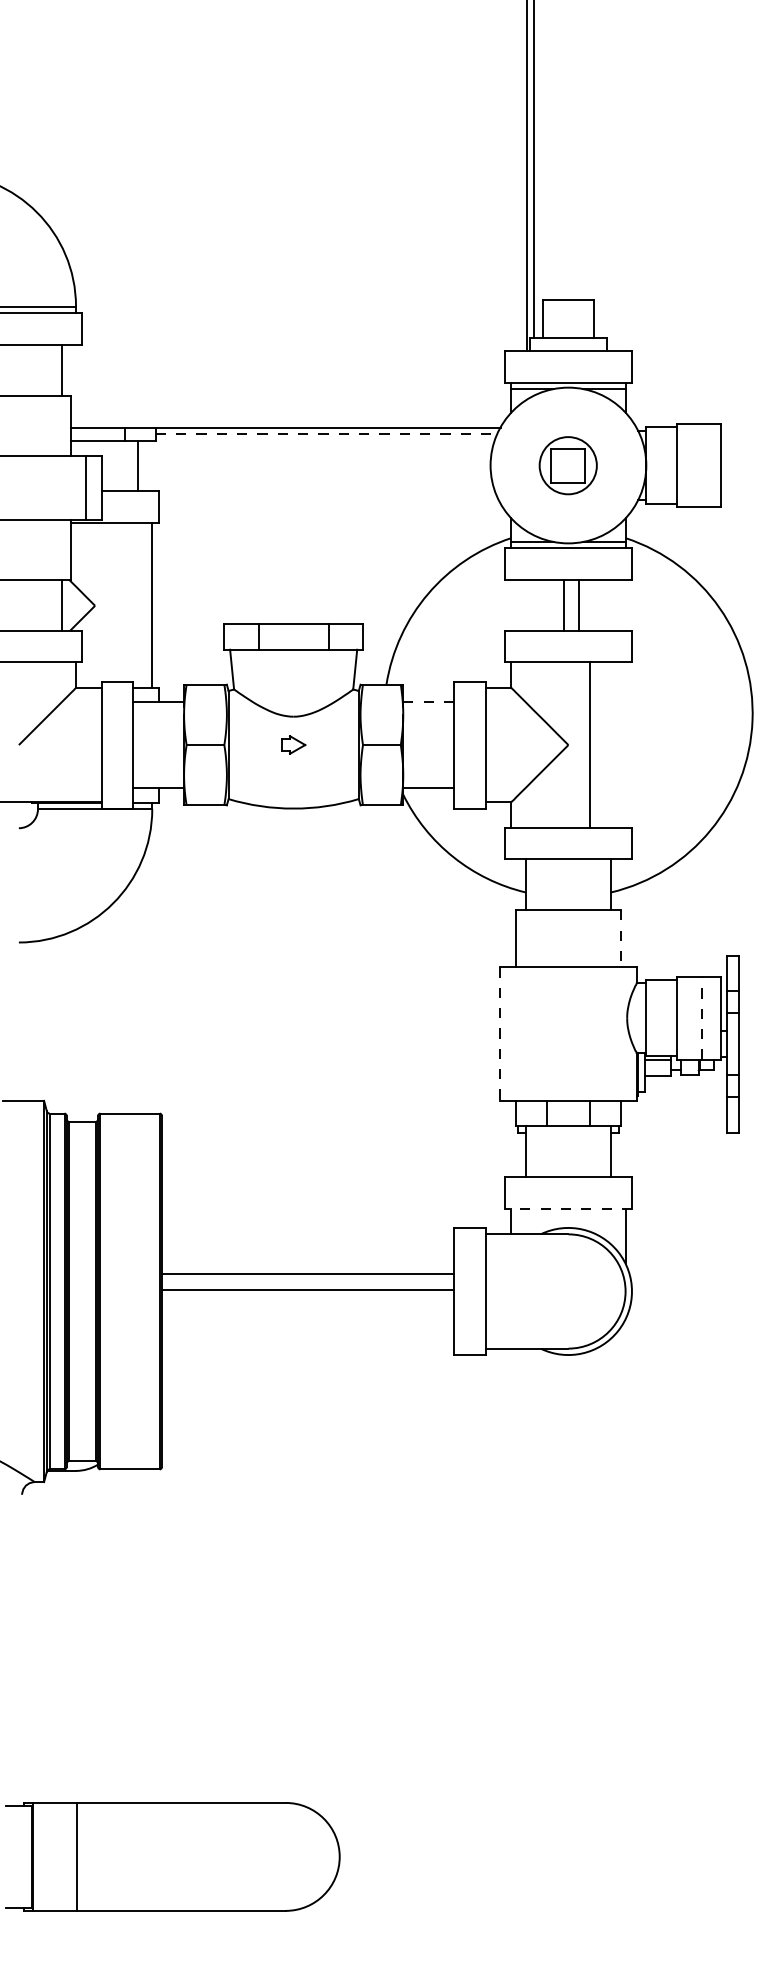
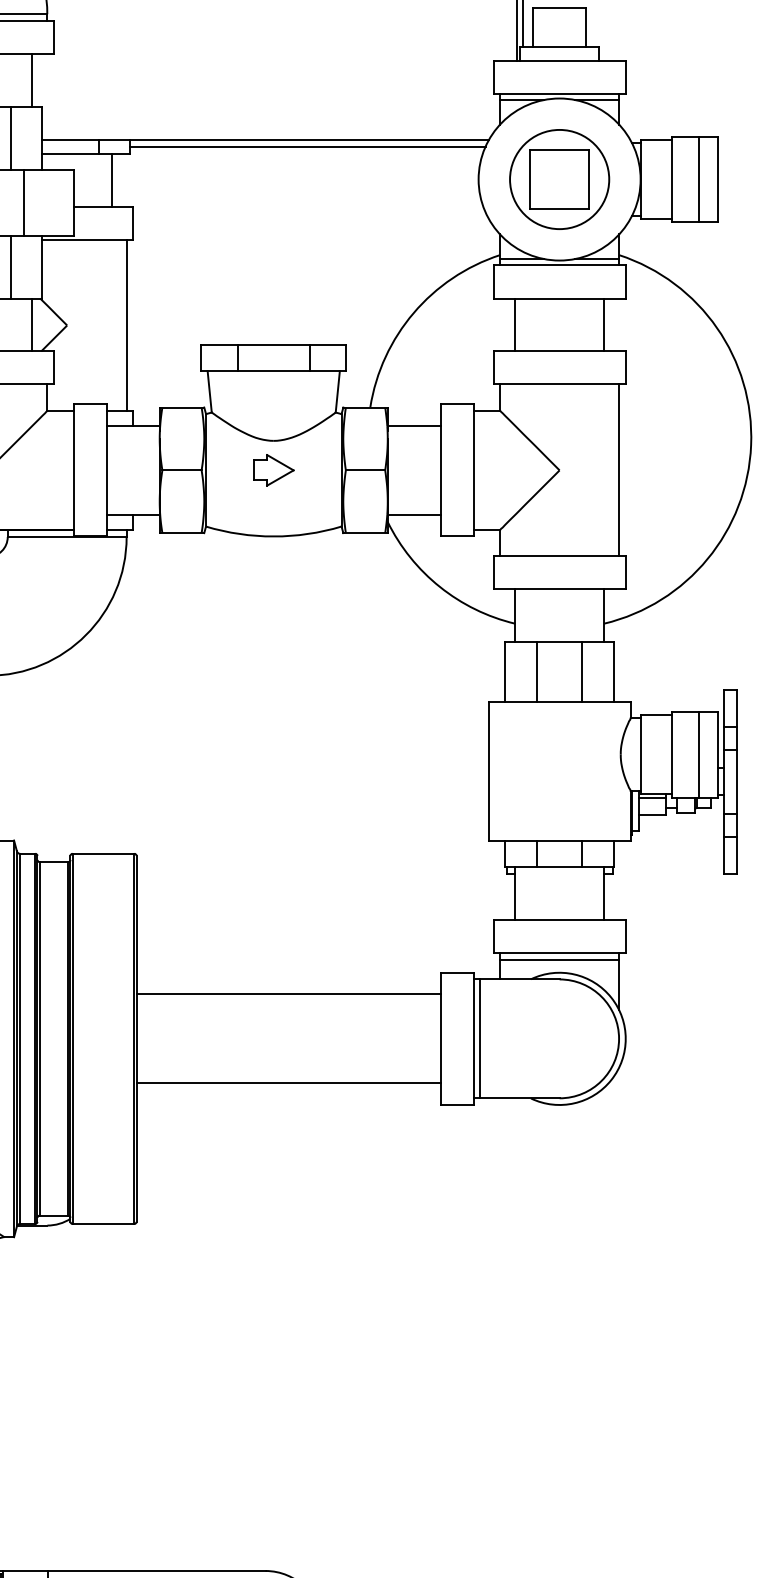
line: (40, 425) -> (10, 137), added
line: (326, 434) -> (307, 147), dashed -> solid
part: (567, 465) -> (558, 179), size x1.67
line: (701, 465) -> (698, 179), added
line: (86, 487) -> (23, 202), moved
line: (40, 549) -> (10, 266), added
line: (563, 604) -> (514, 324), moved
line: (579, 604) -> (604, 324), moved
line: (428, 702) -> (414, 426), dashed -> solid
part: (293, 744) -> (273, 469), size x1.67
line: (589, 744) -> (618, 469), moved
line: (546, 938) -> (536, 671), added
line: (590, 938) -> (582, 671), added
line: (621, 938) -> (614, 671), dashed -> solid
line: (701, 1017) -> (698, 753), dashed -> solid
line: (500, 1034) -> (488, 771), dashed -> solid
line: (568, 1208) -> (559, 952), dashed -> solid
line: (568, 1215) -> (559, 959), added
line: (307, 1273) -> (288, 994), moved
line: (307, 1290) -> (288, 1083), moved
line: (492, 1291) -> (480, 1038), added

